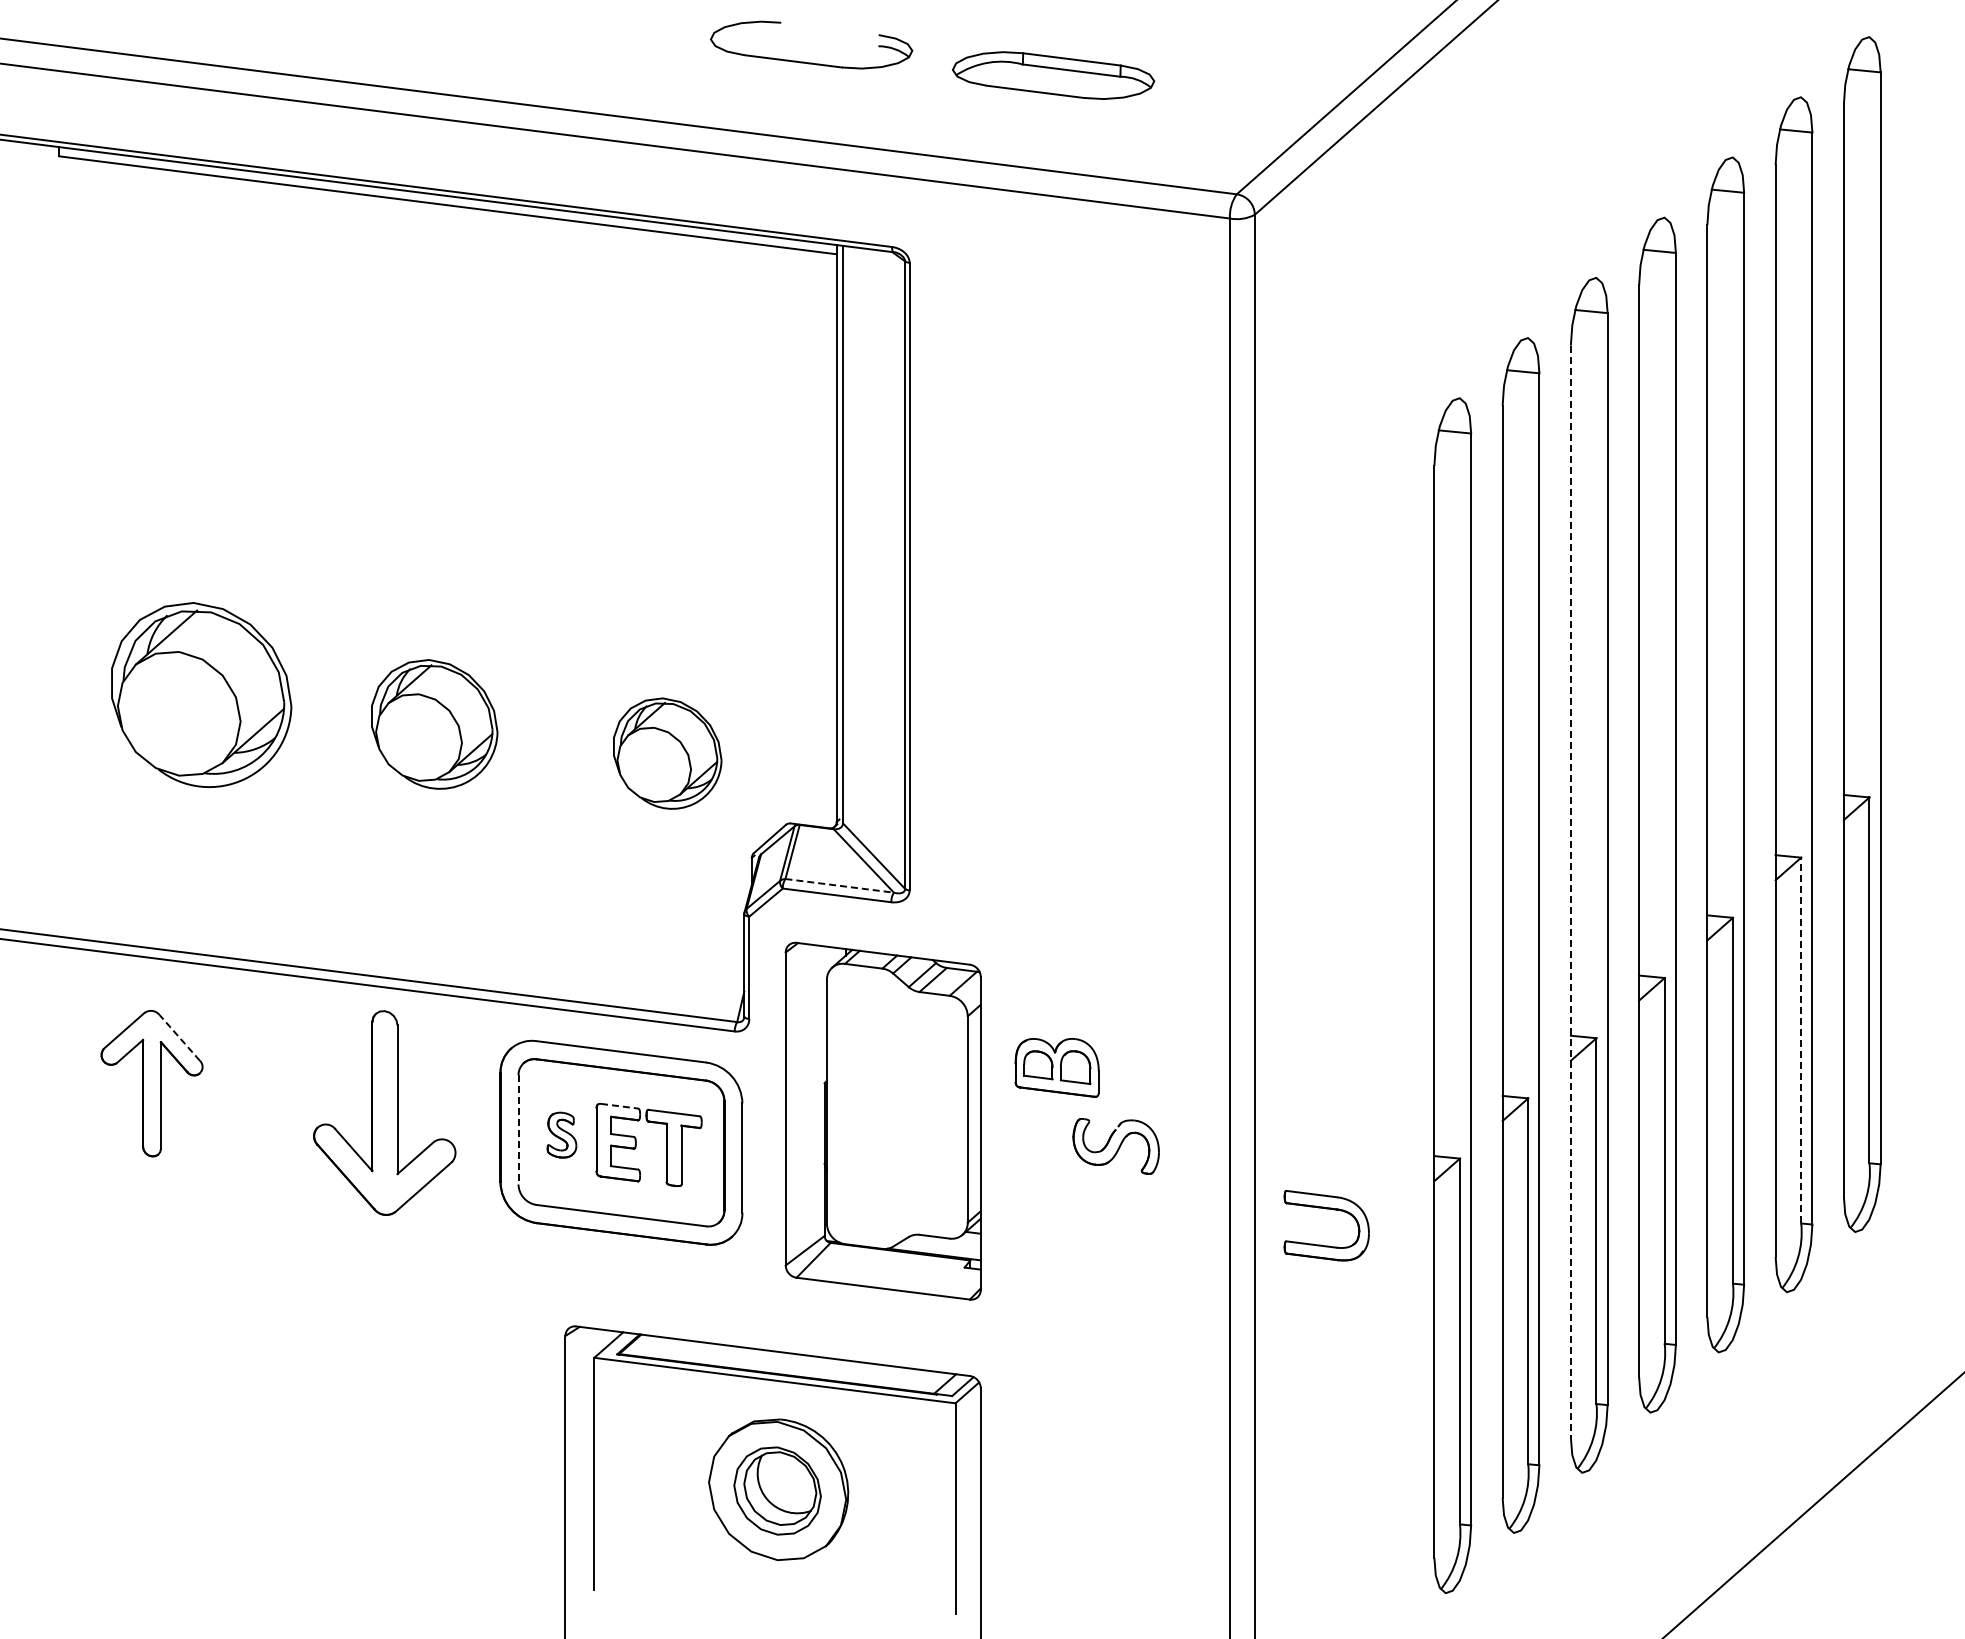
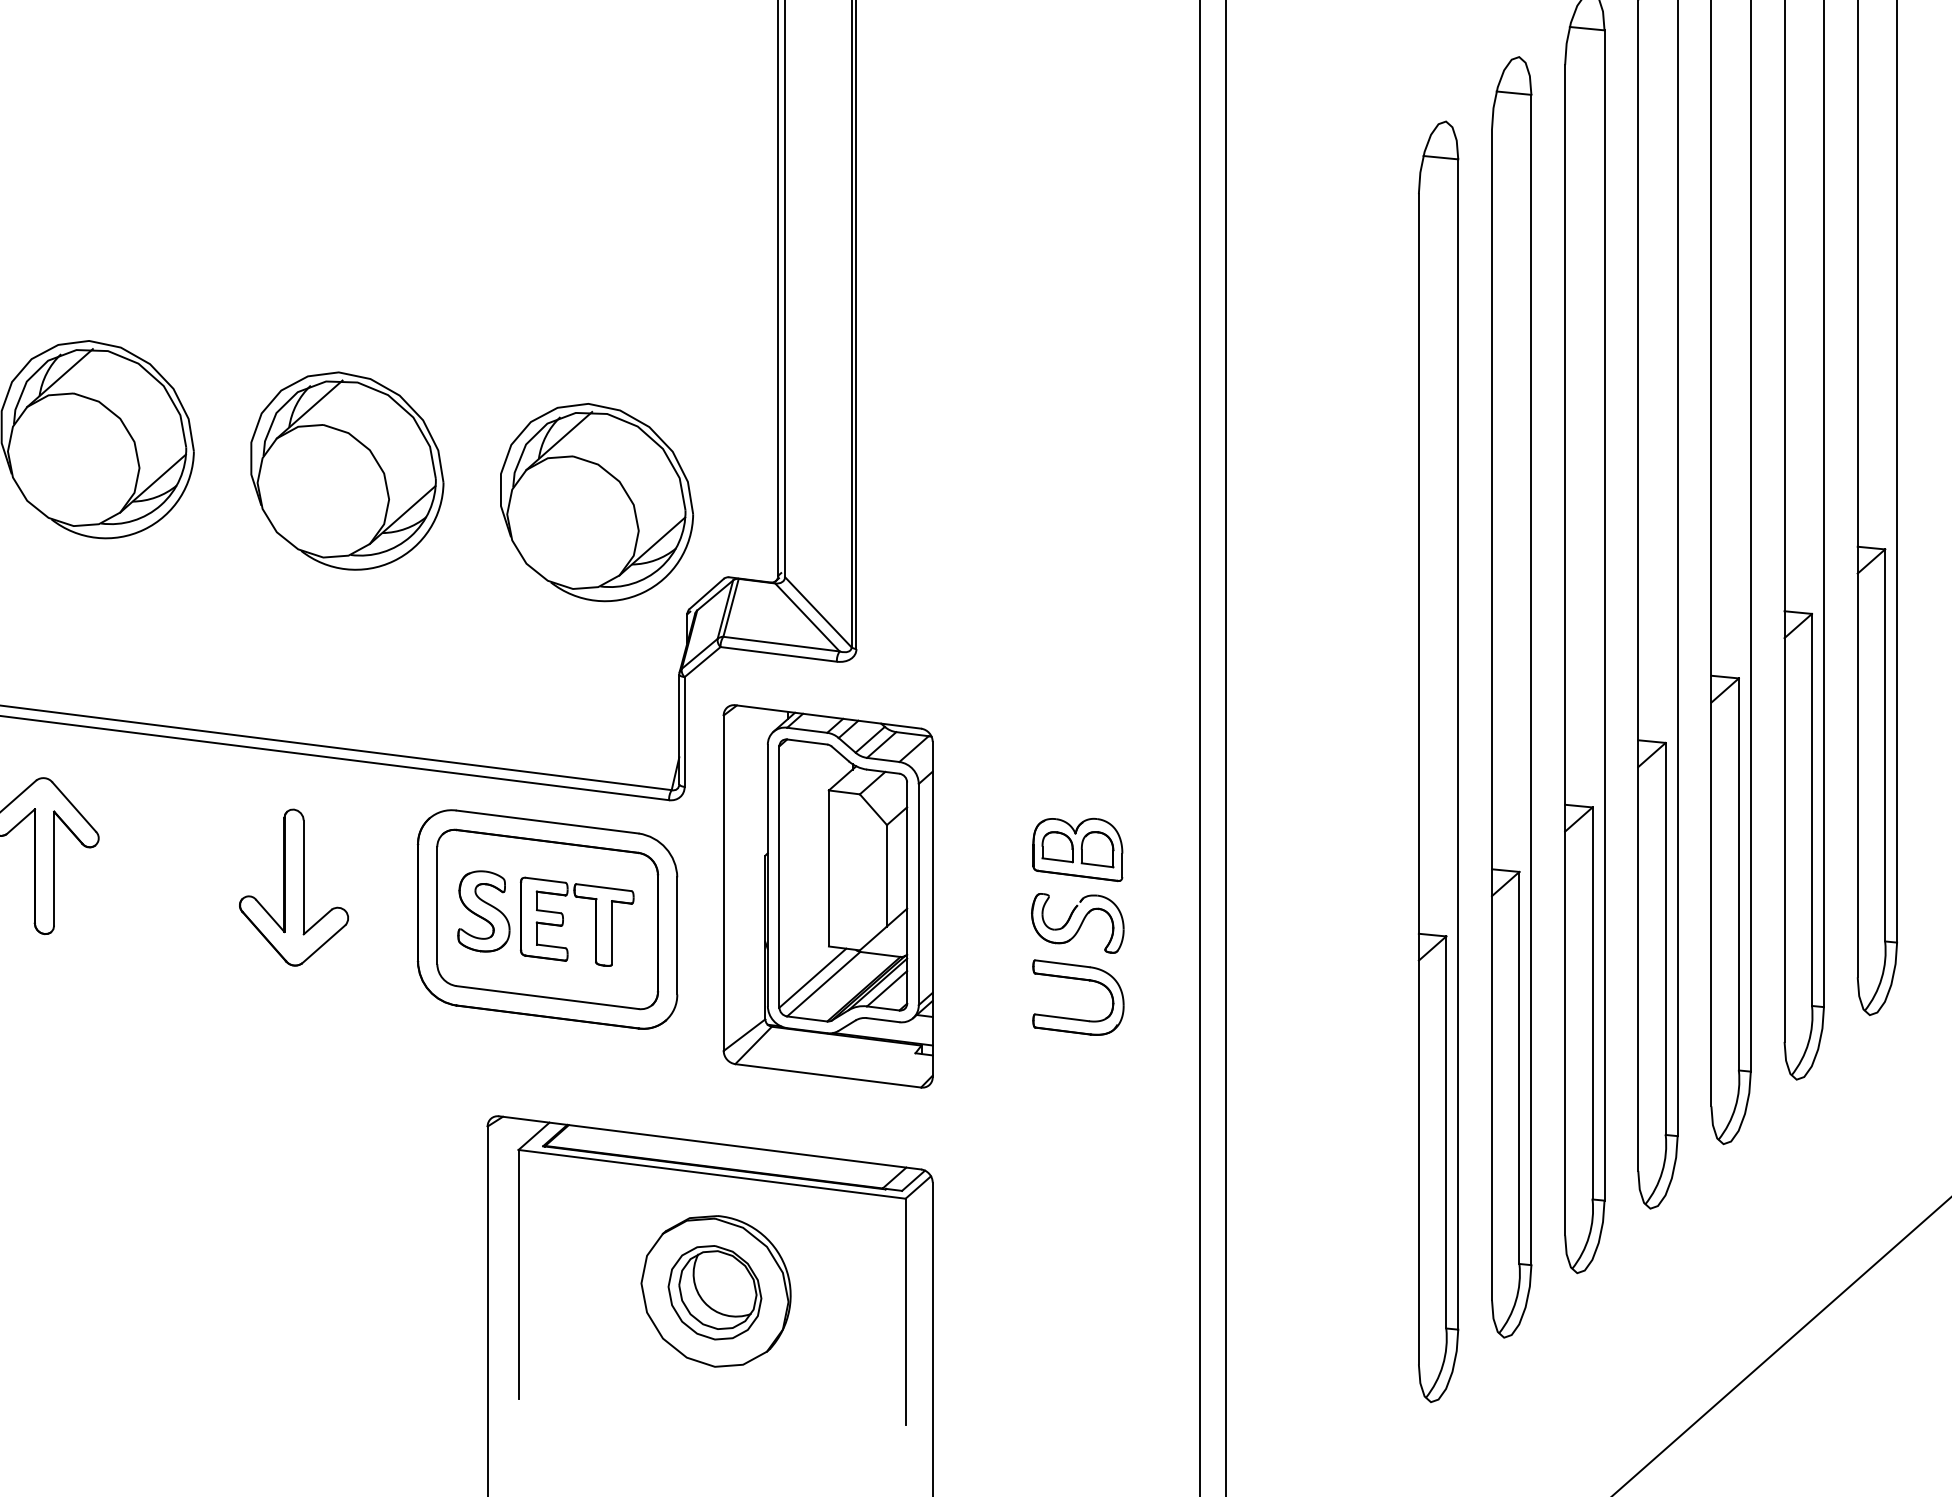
part: (434, 724) -> (347, 471), size x1.43
part: (667, 753) -> (596, 502), size x1.67
line: (839, 885) -> (781, 643), dashed -> solid
line: (1570, 891) -> (1564, 650), dashed -> solid
line: (179, 1037) -> (73, 806), dashed -> solid
line: (1801, 1040) -> (1812, 809), dashed -> solid
part: (1056, 1067) -> (1077, 849), moved
part: (896, 1105) -> (842, 879), added
line: (619, 1106) -> (545, 880), dashed -> solid
part: (384, 1112) -> (293, 887), size x0.71
line: (518, 1129) -> (437, 905), dashed -> solid
part: (561, 1134) -> (483, 910), size x1.67
part: (1326, 1209) -> (1078, 980), moved

